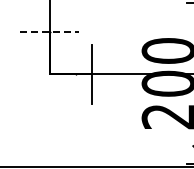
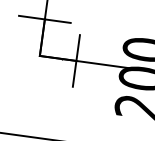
line: (49, 32) -> (44, 19), dashed -> solid

